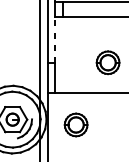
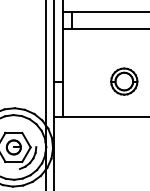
line: (55, 39) -> (63, 54), dashed -> solid
part: (76, 124) -> (87, 153), removed

